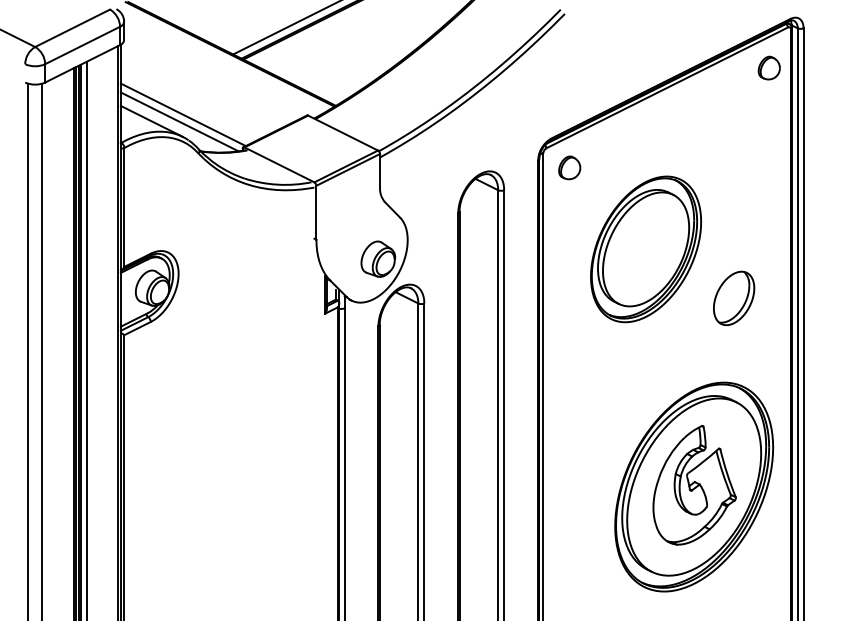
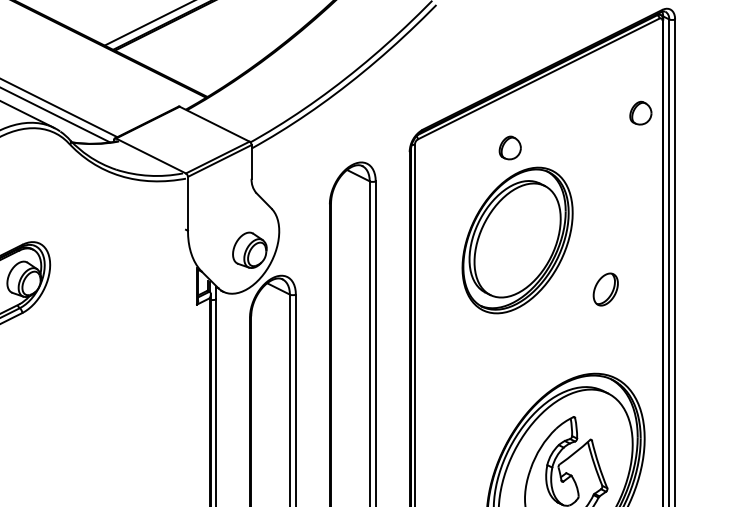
part: (768, 67) -> (640, 112), moved
part: (569, 167) -> (510, 147), moved
part: (734, 298) -> (606, 289), size x0.6

